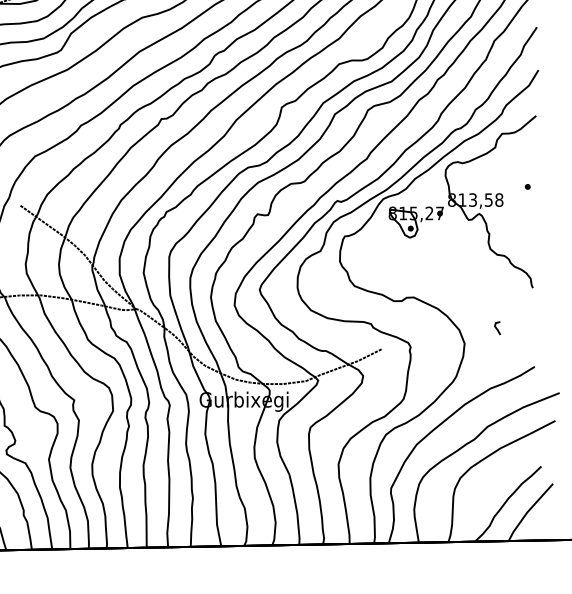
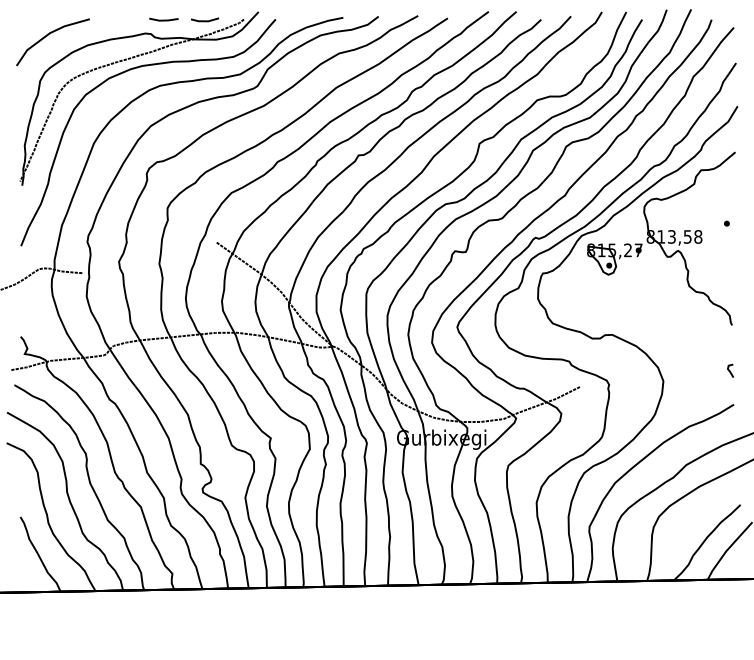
line: (497, 327) -> (730, 370), moved

